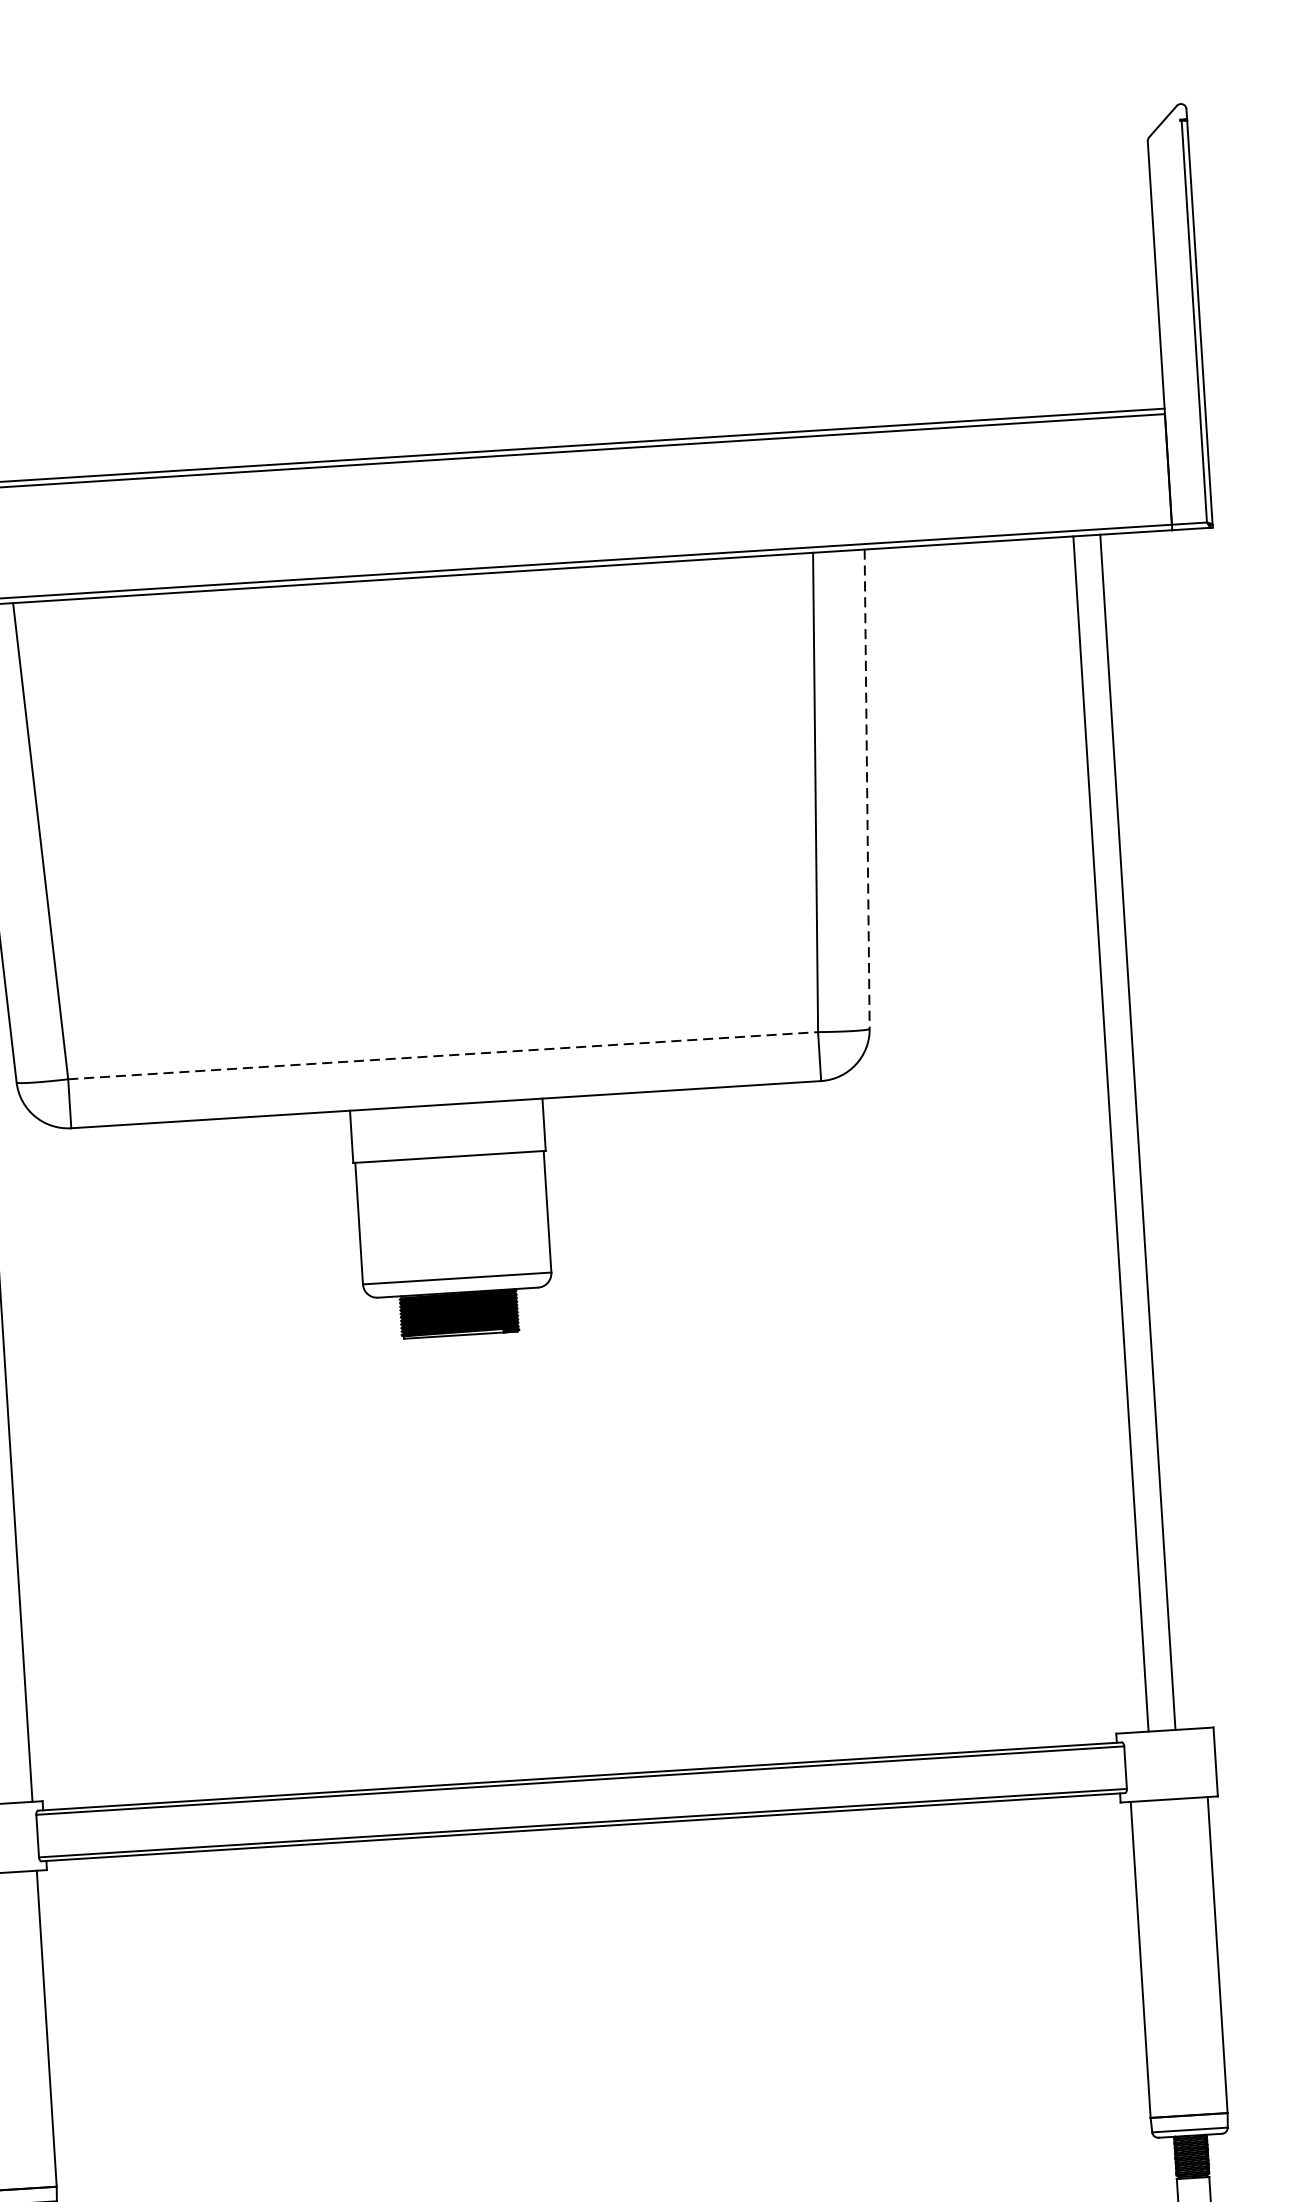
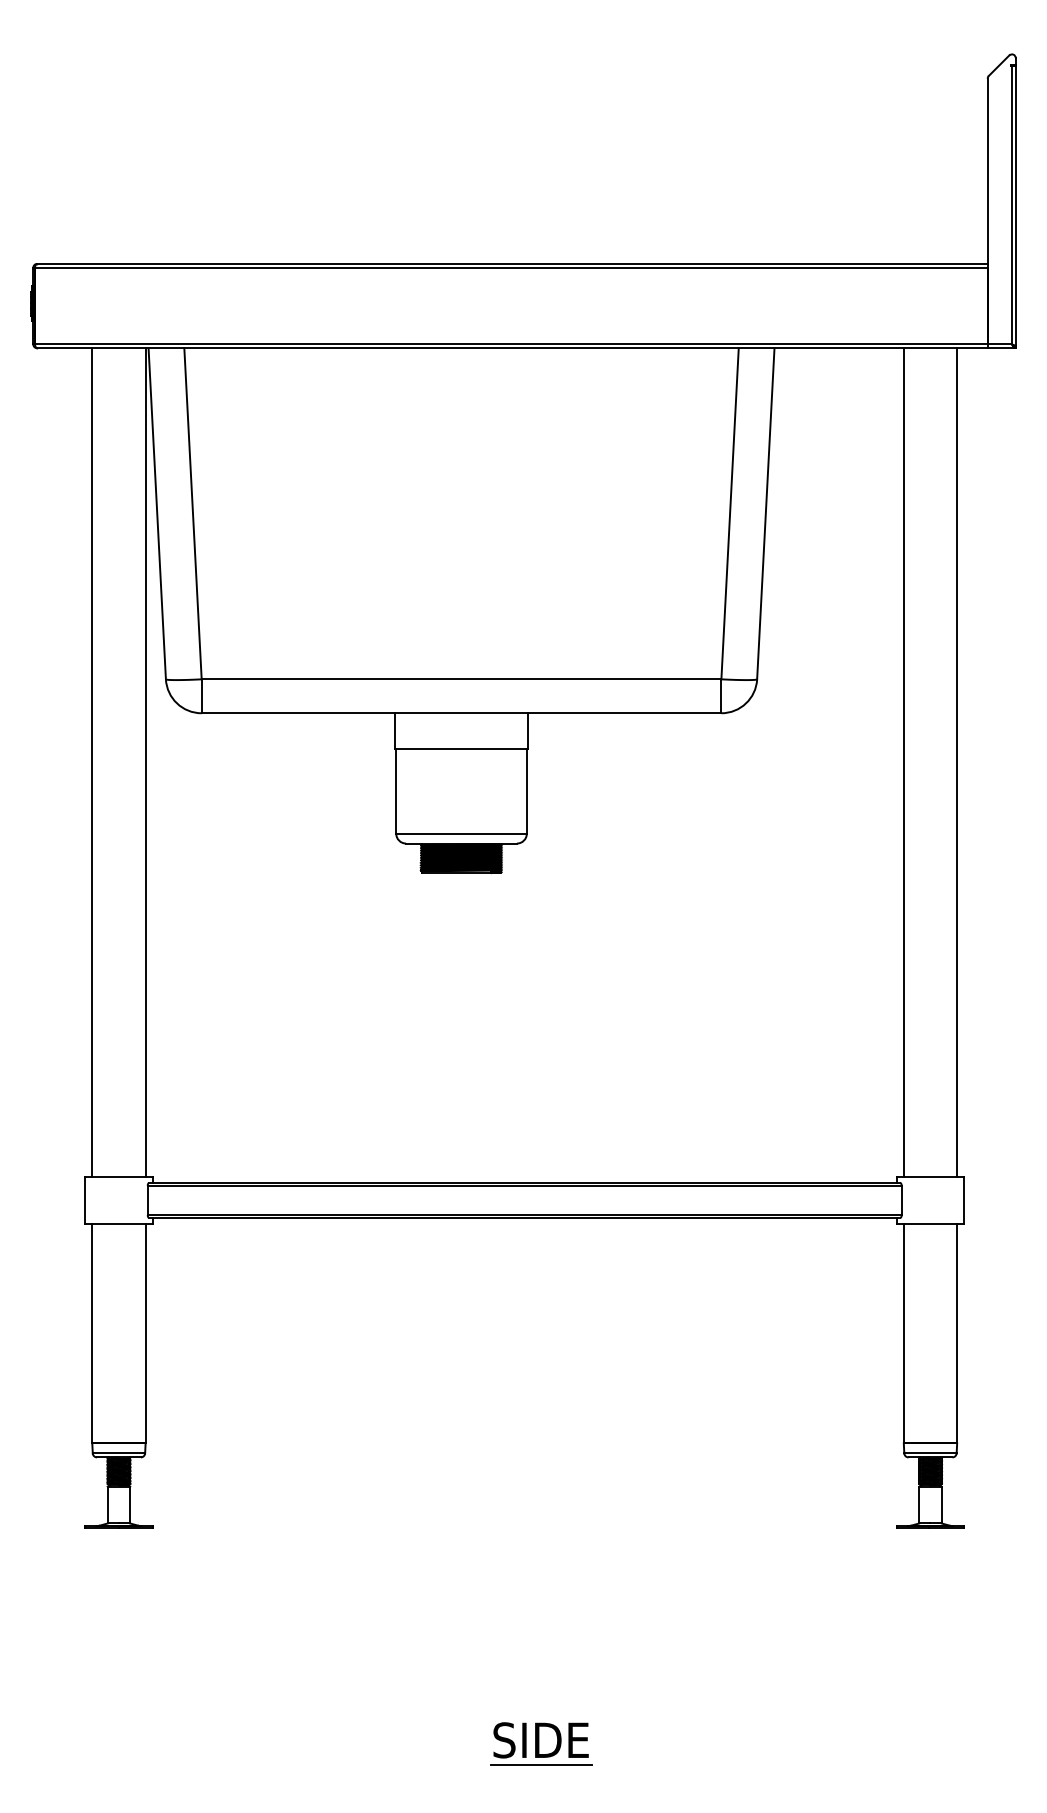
line: (866, 788) -> (765, 513), dashed -> solid
line: (443, 1055) -> (461, 679), dashed -> solid
line: (1137, 1132) -> (903, 762), moved
line: (1111, 1134) -> (957, 762), moved

